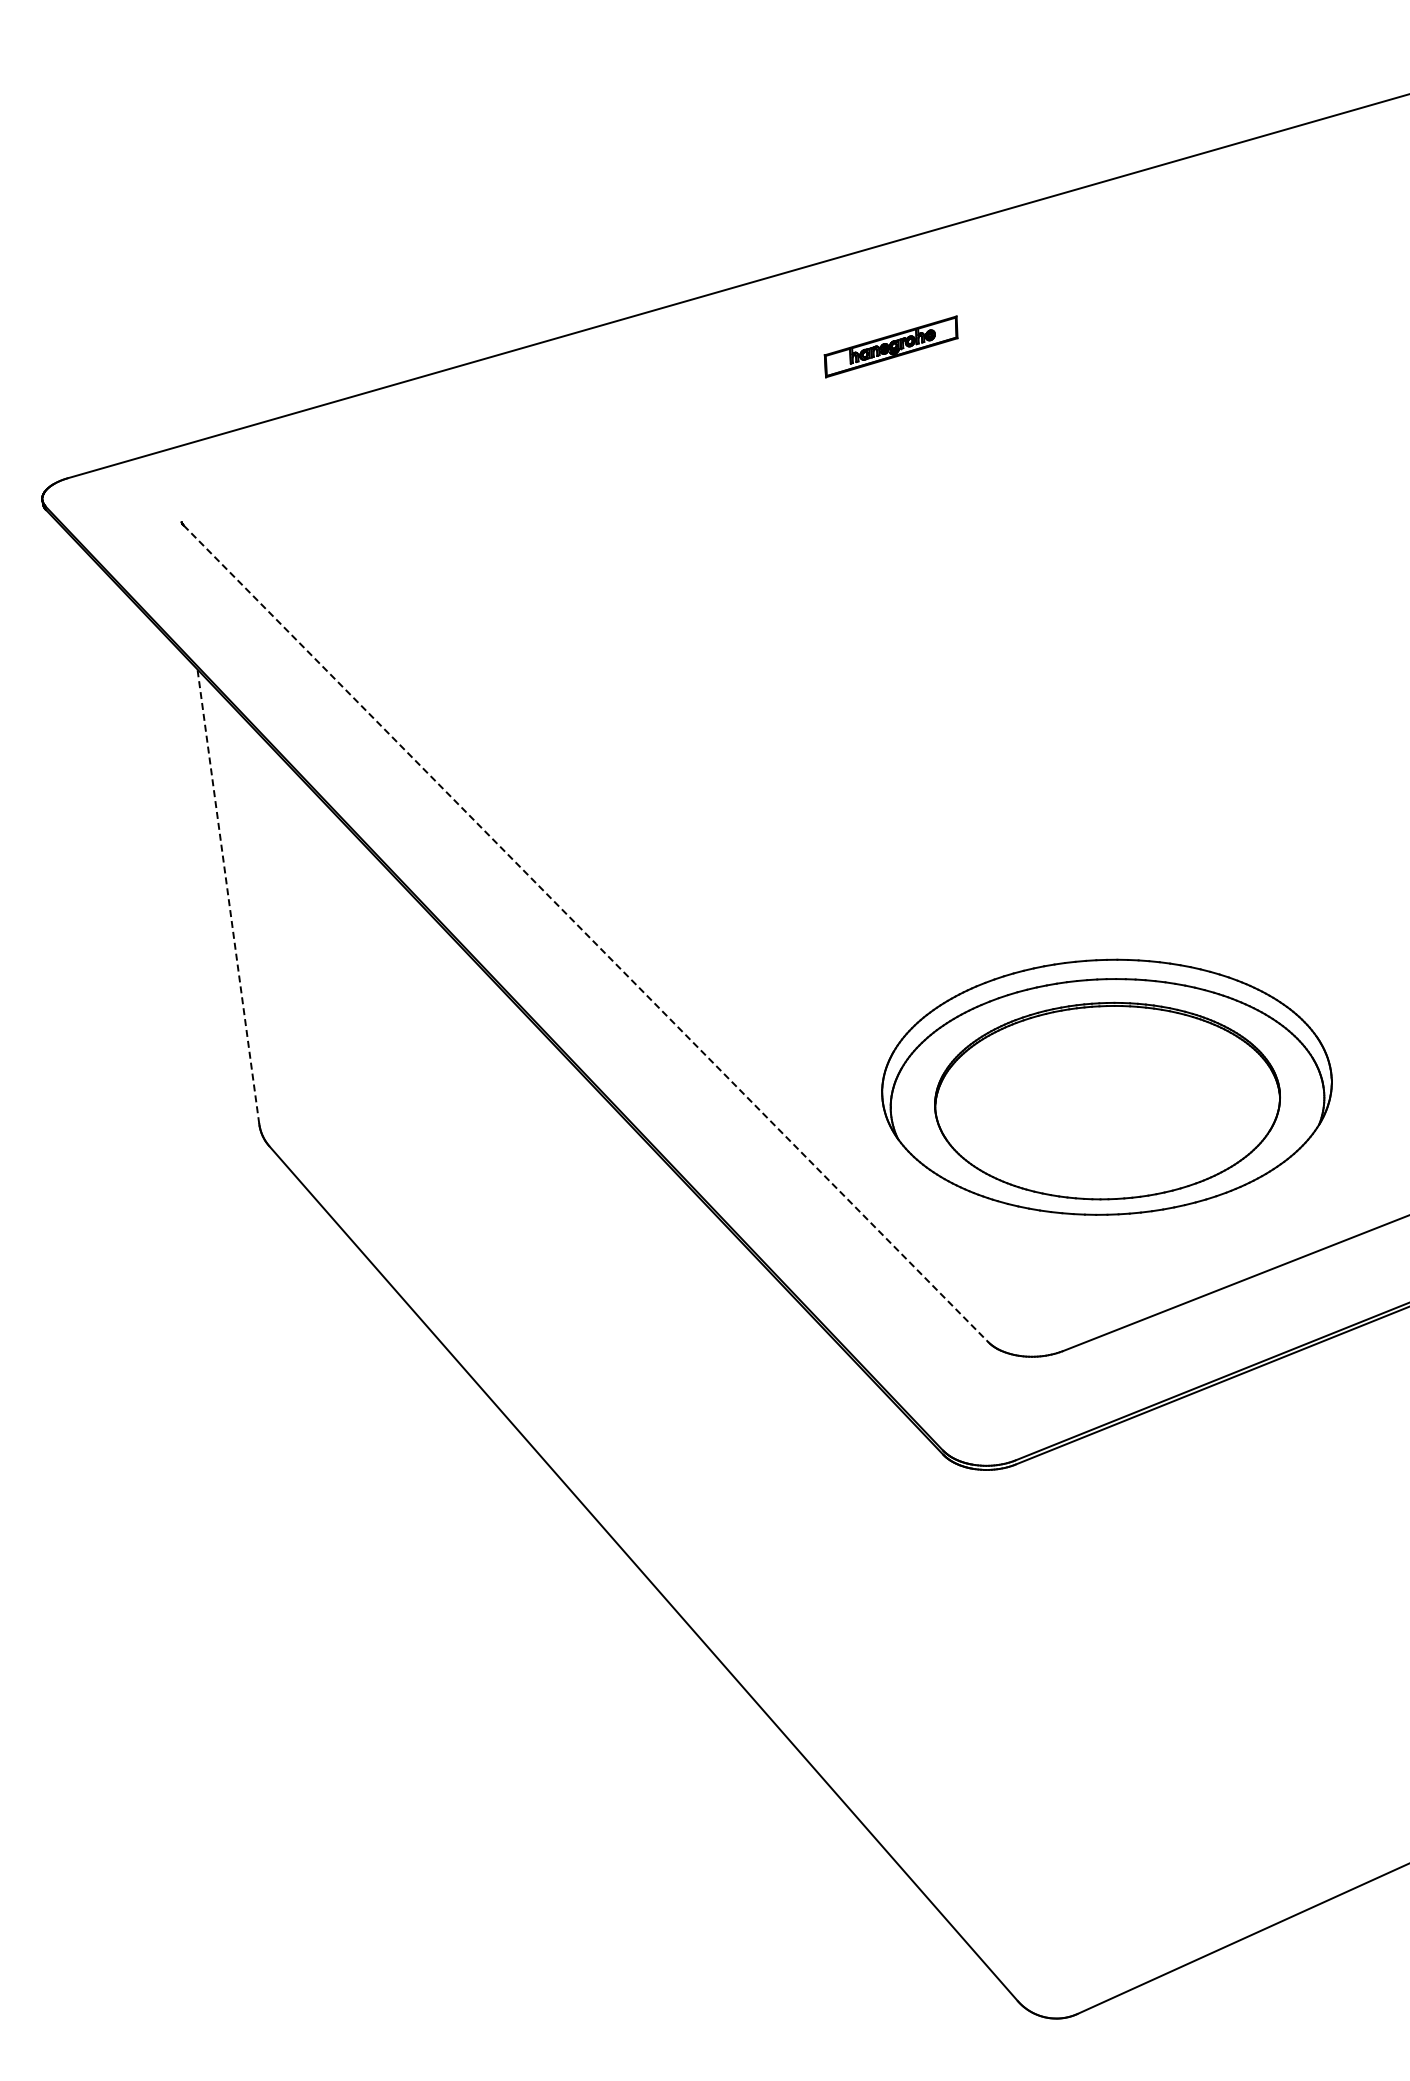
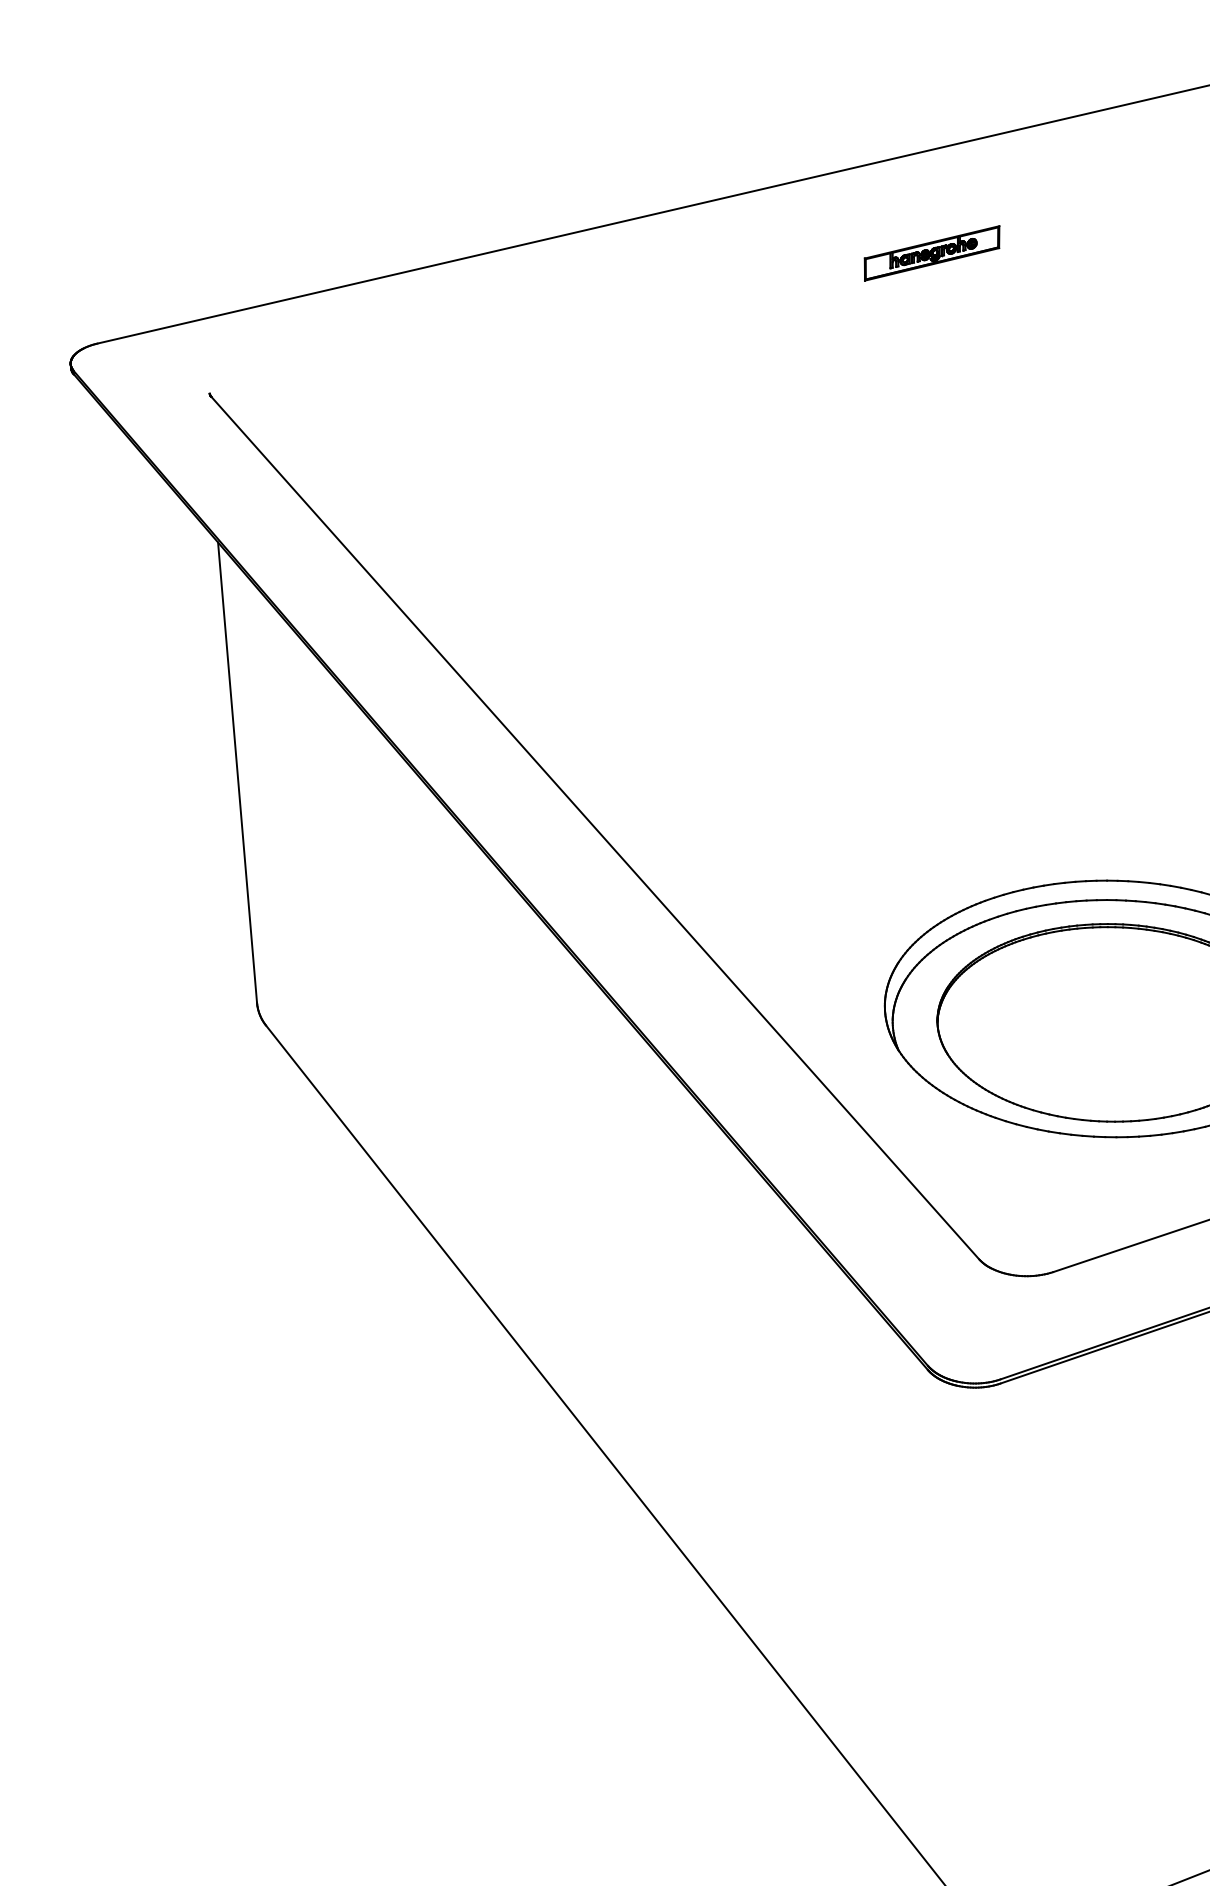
line: (228, 896) -> (237, 772), dashed -> solid
line: (586, 933) -> (595, 827), dashed -> solid

